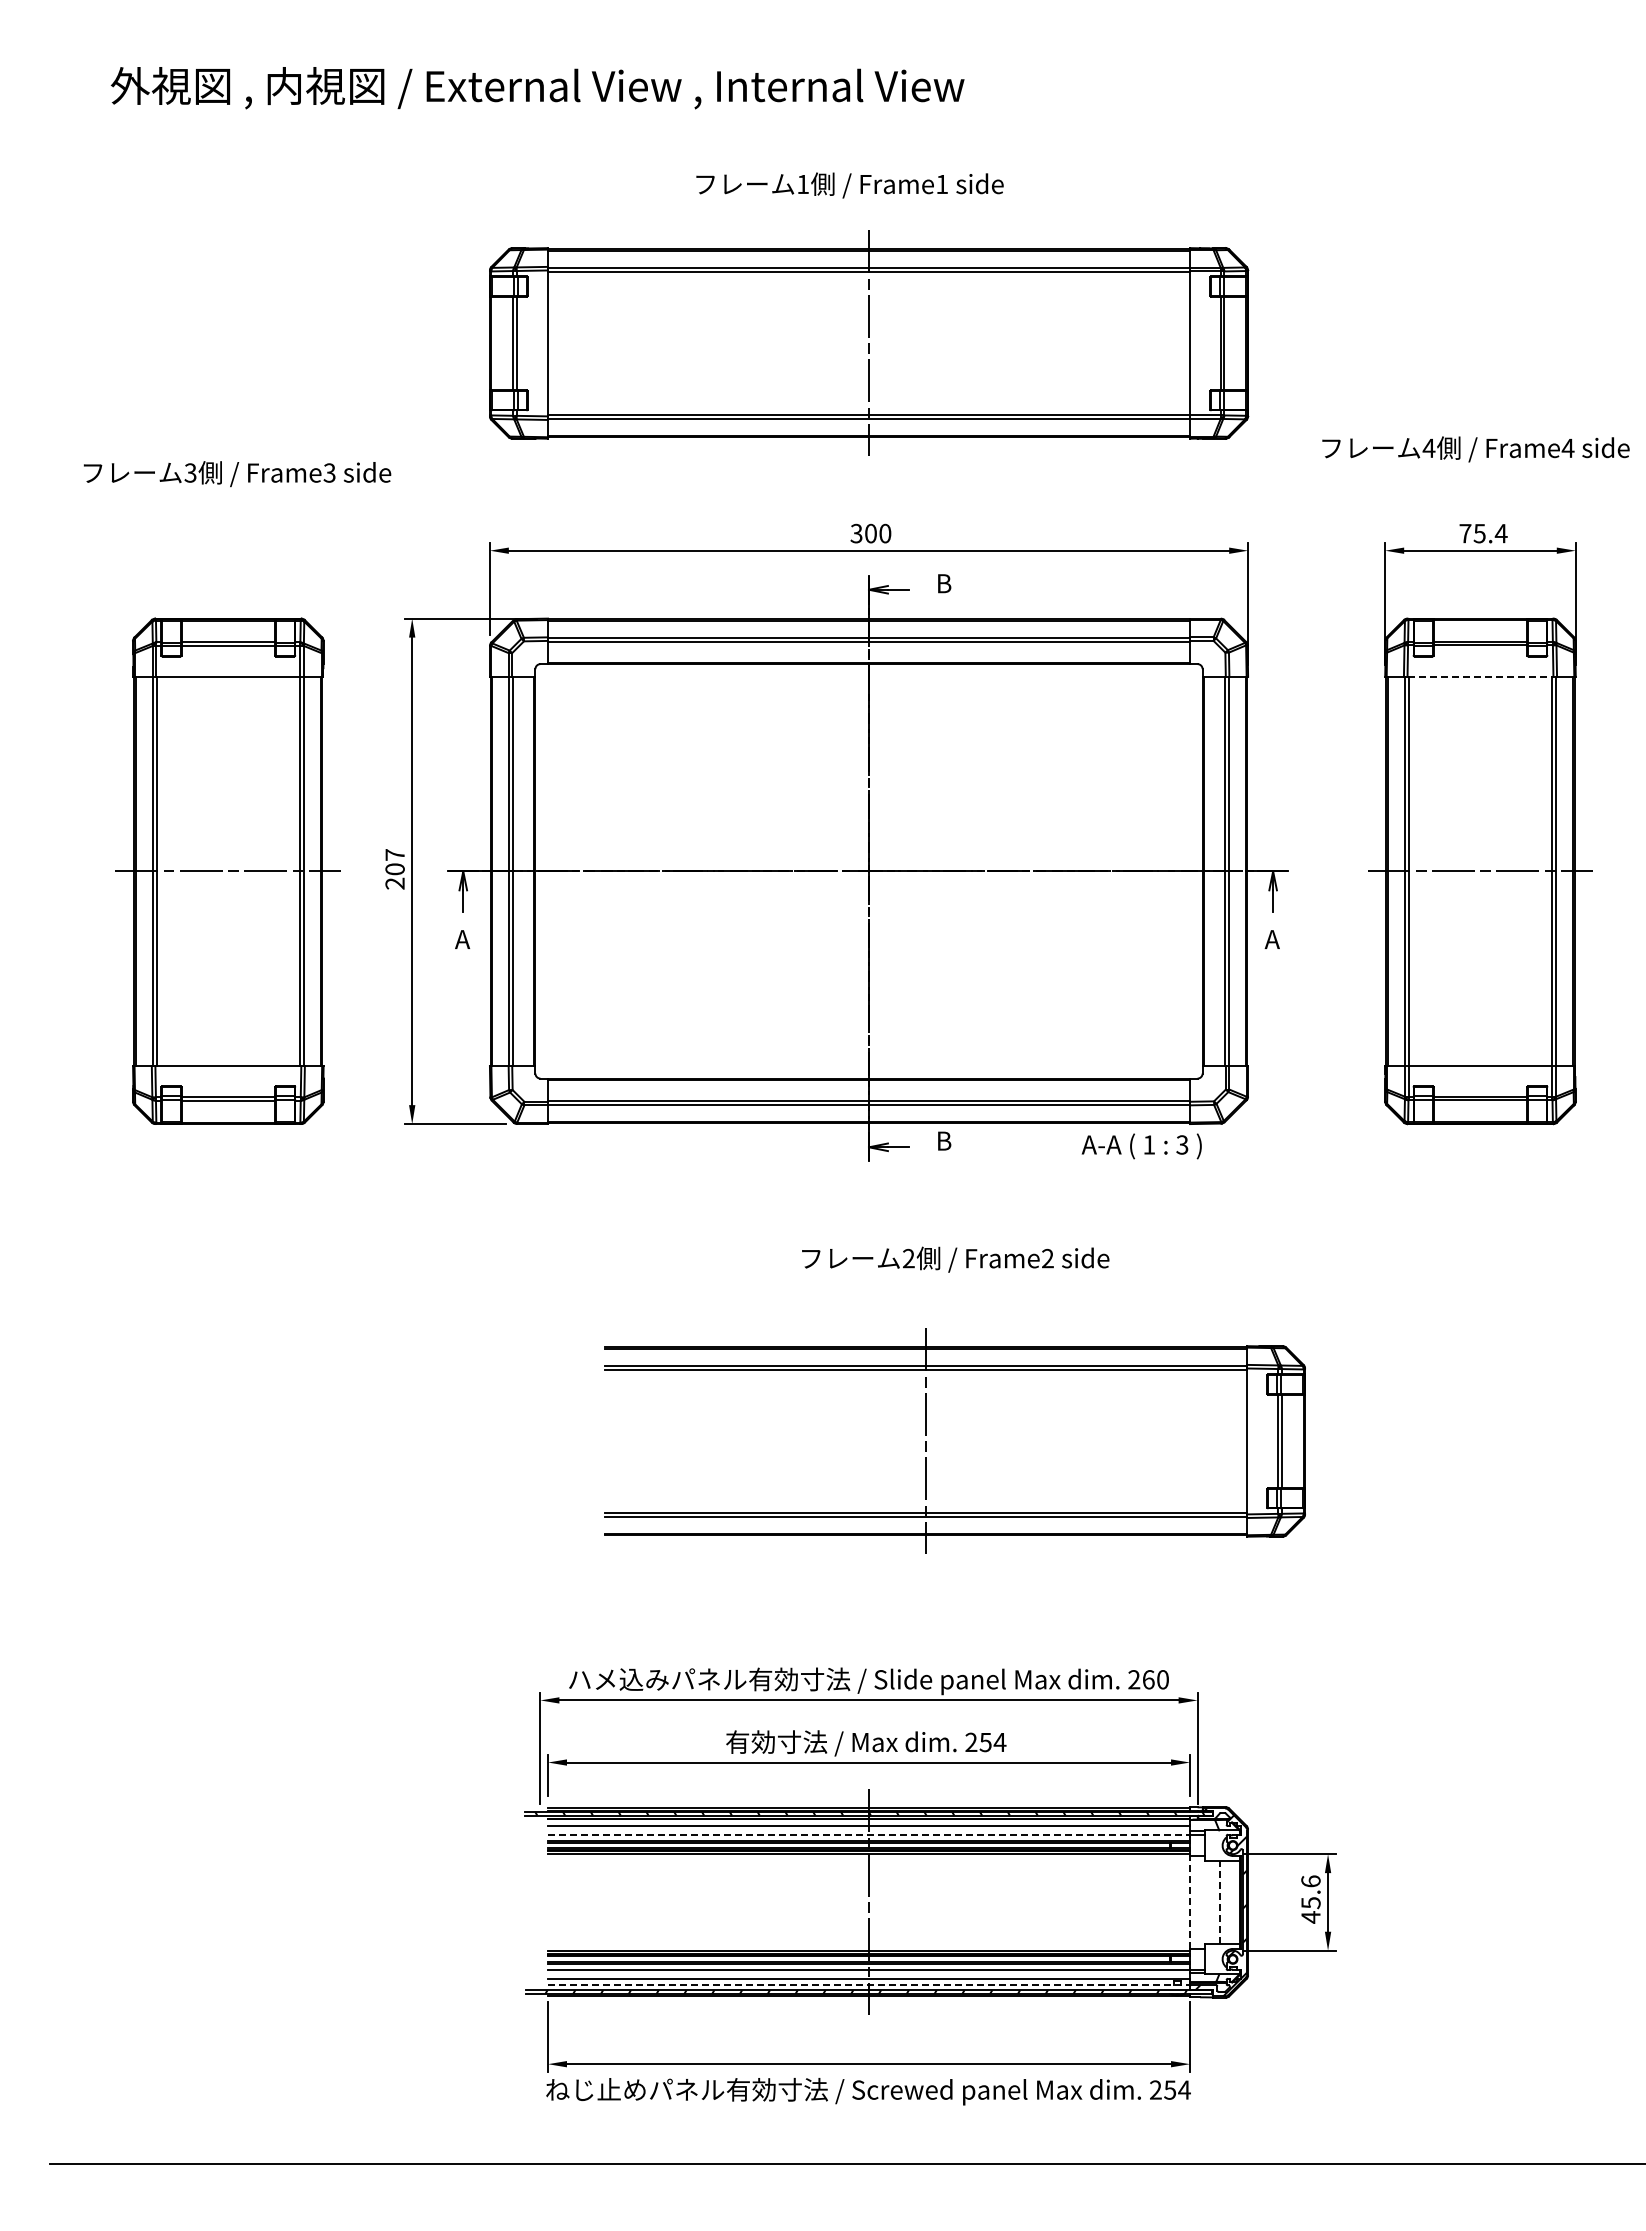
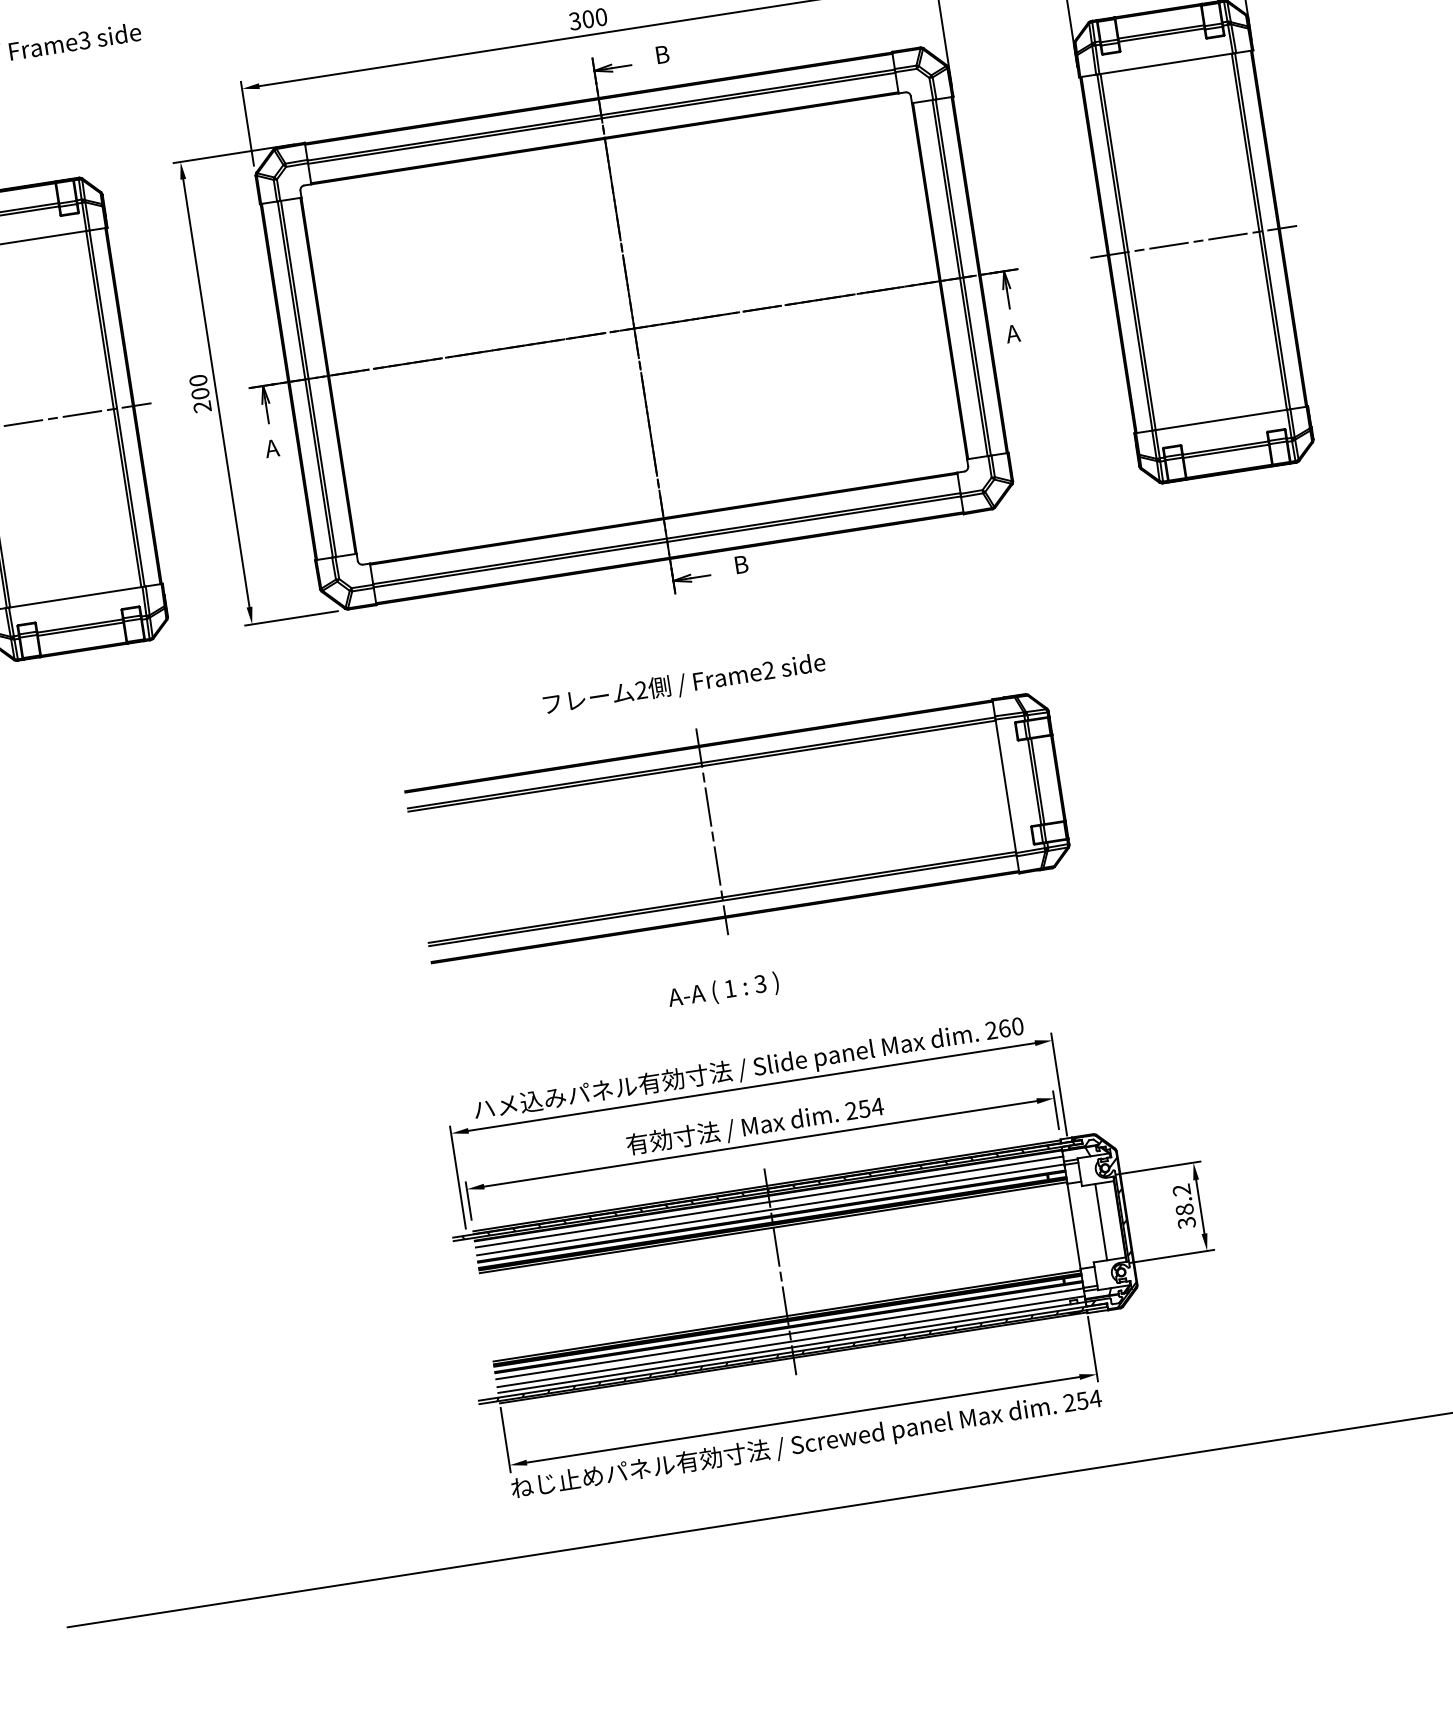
line: (1480, 676) -> (1166, 63), dashed -> solid
text: (394, 854) -> (197, 380), 207 -> 200
text: (1141, 1146) -> (723, 991), moved
text: (955, 1259) -> (684, 684), moved
part: (926, 1441) -> (712, 831), moved
line: (869, 1834) -> (771, 1209), dashed -> solid
text: (1310, 1899) -> (1183, 1206), 45.6 -> 38.2
line: (1189, 1902) -> (1073, 1226), dashed -> solid
line: (1219, 1902) -> (1101, 1222), dashed -> solid
line: (869, 1985) -> (792, 1347), dashed -> solid

